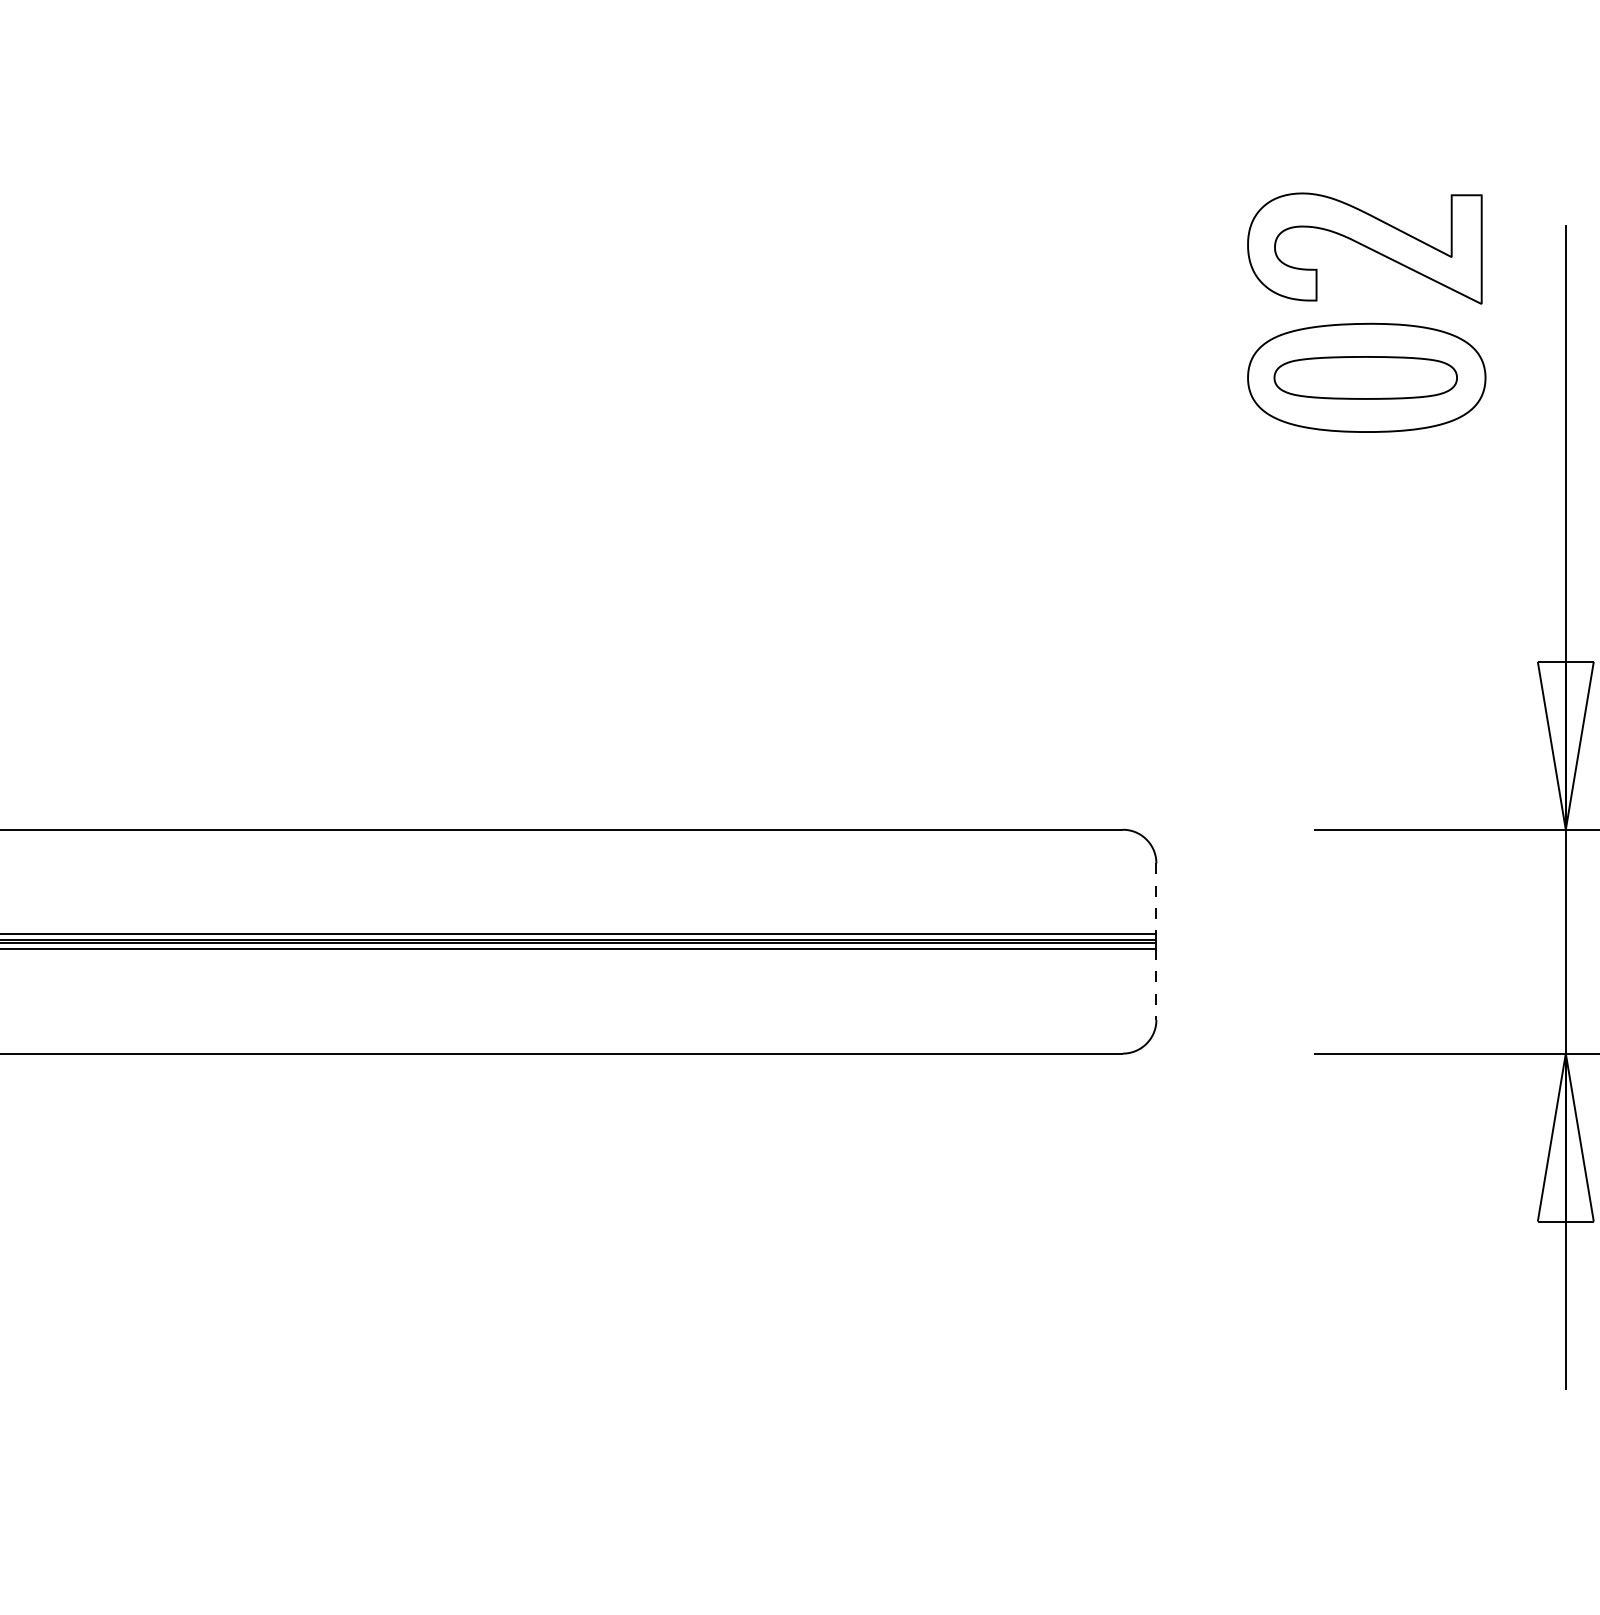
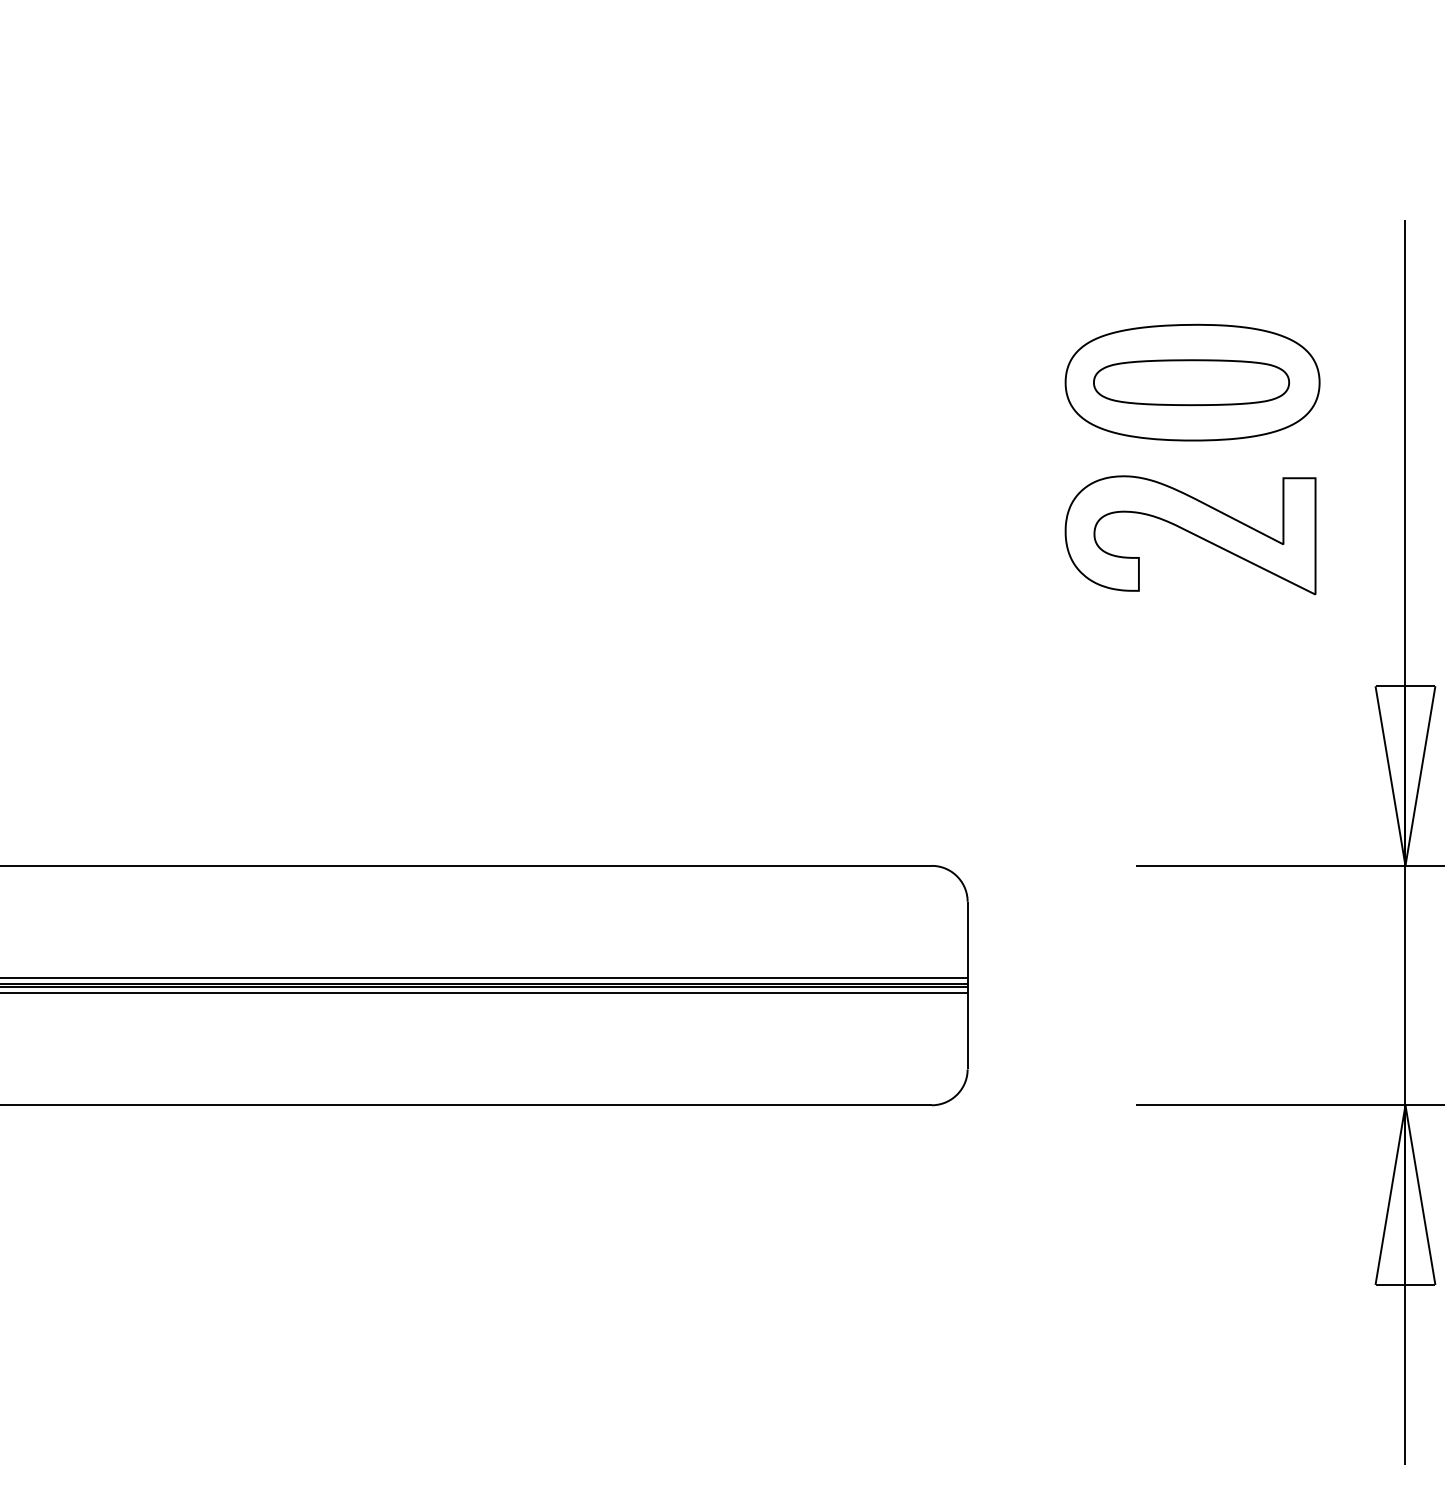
part: (1364, 248) -> (1190, 535), moved
line: (1156, 898) -> (967, 939), dashed -> solid
line: (1156, 984) -> (967, 1031), dashed -> solid

